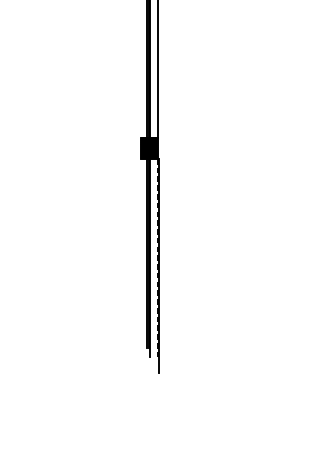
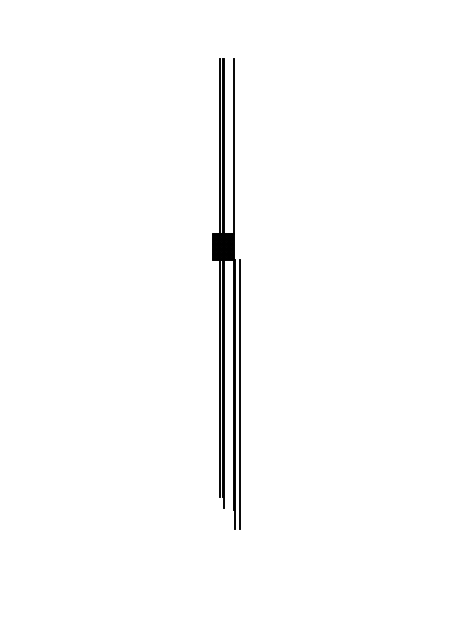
line: (157, 258) -> (233, 384), dashed -> solid
line: (163, 266) -> (240, 394), added

